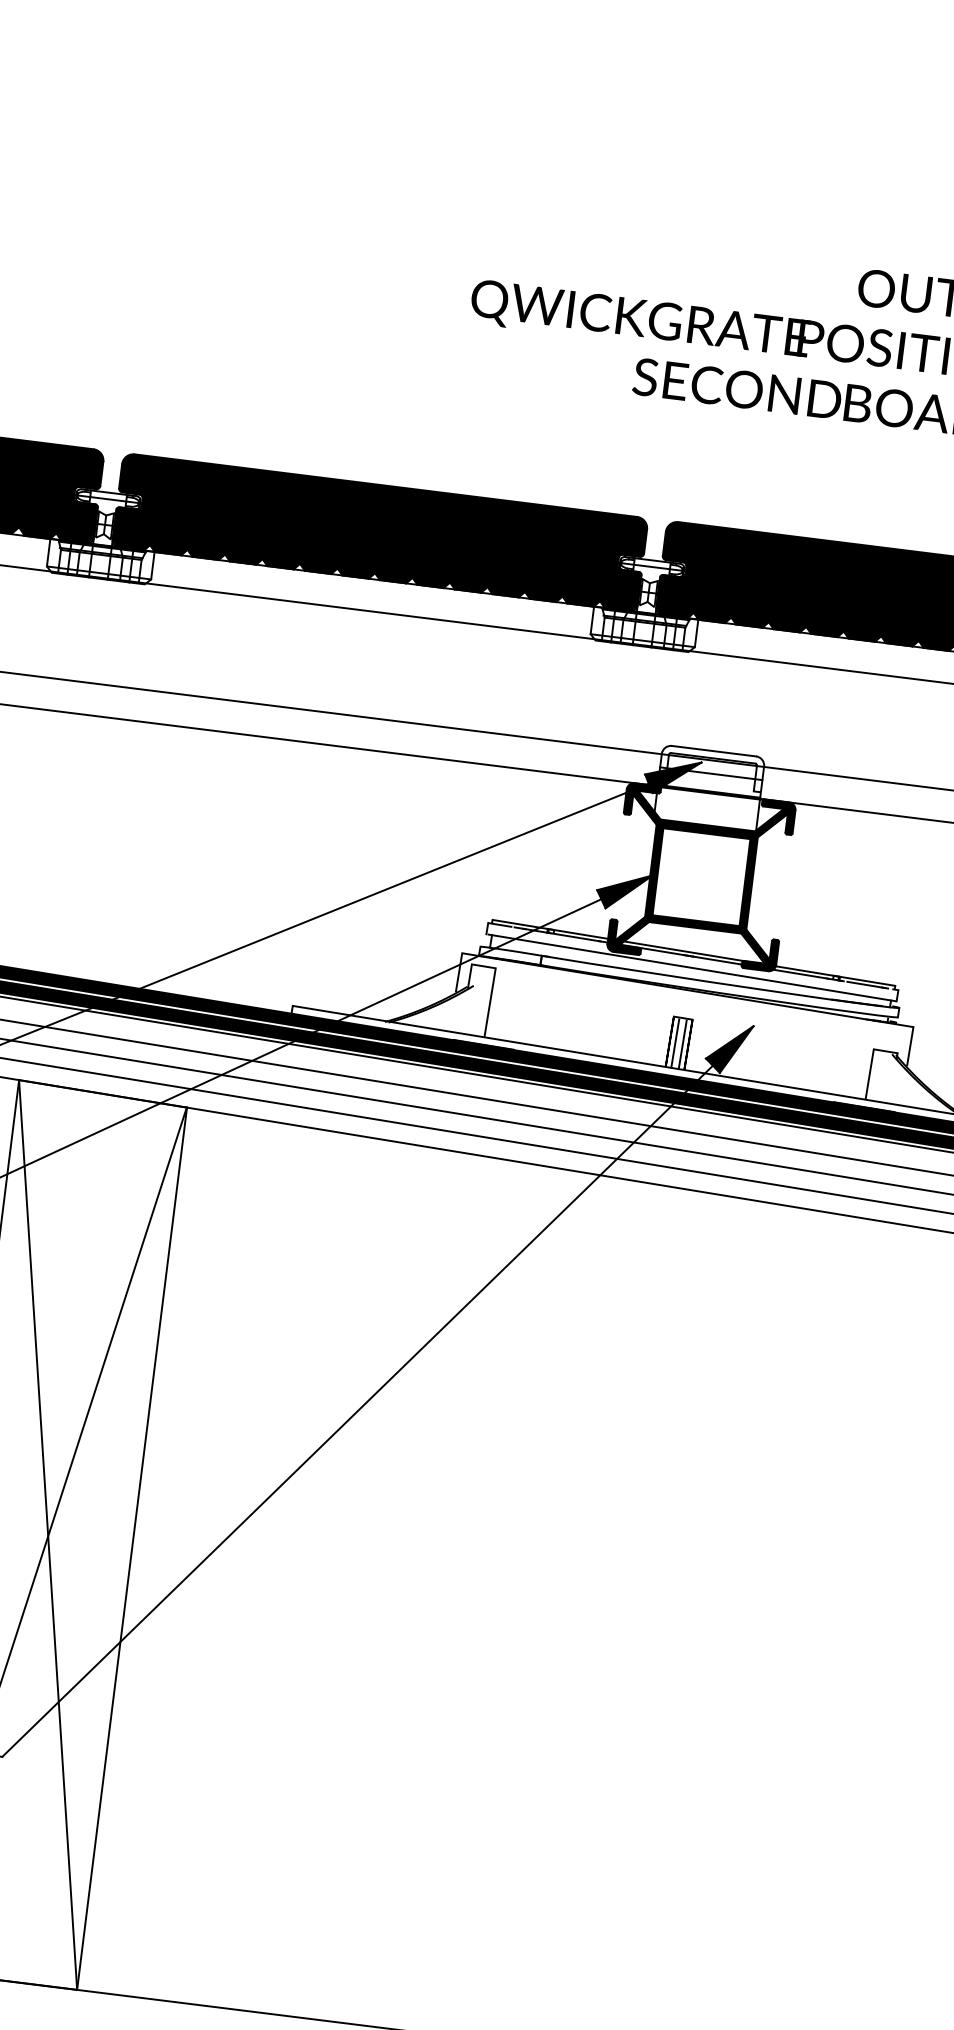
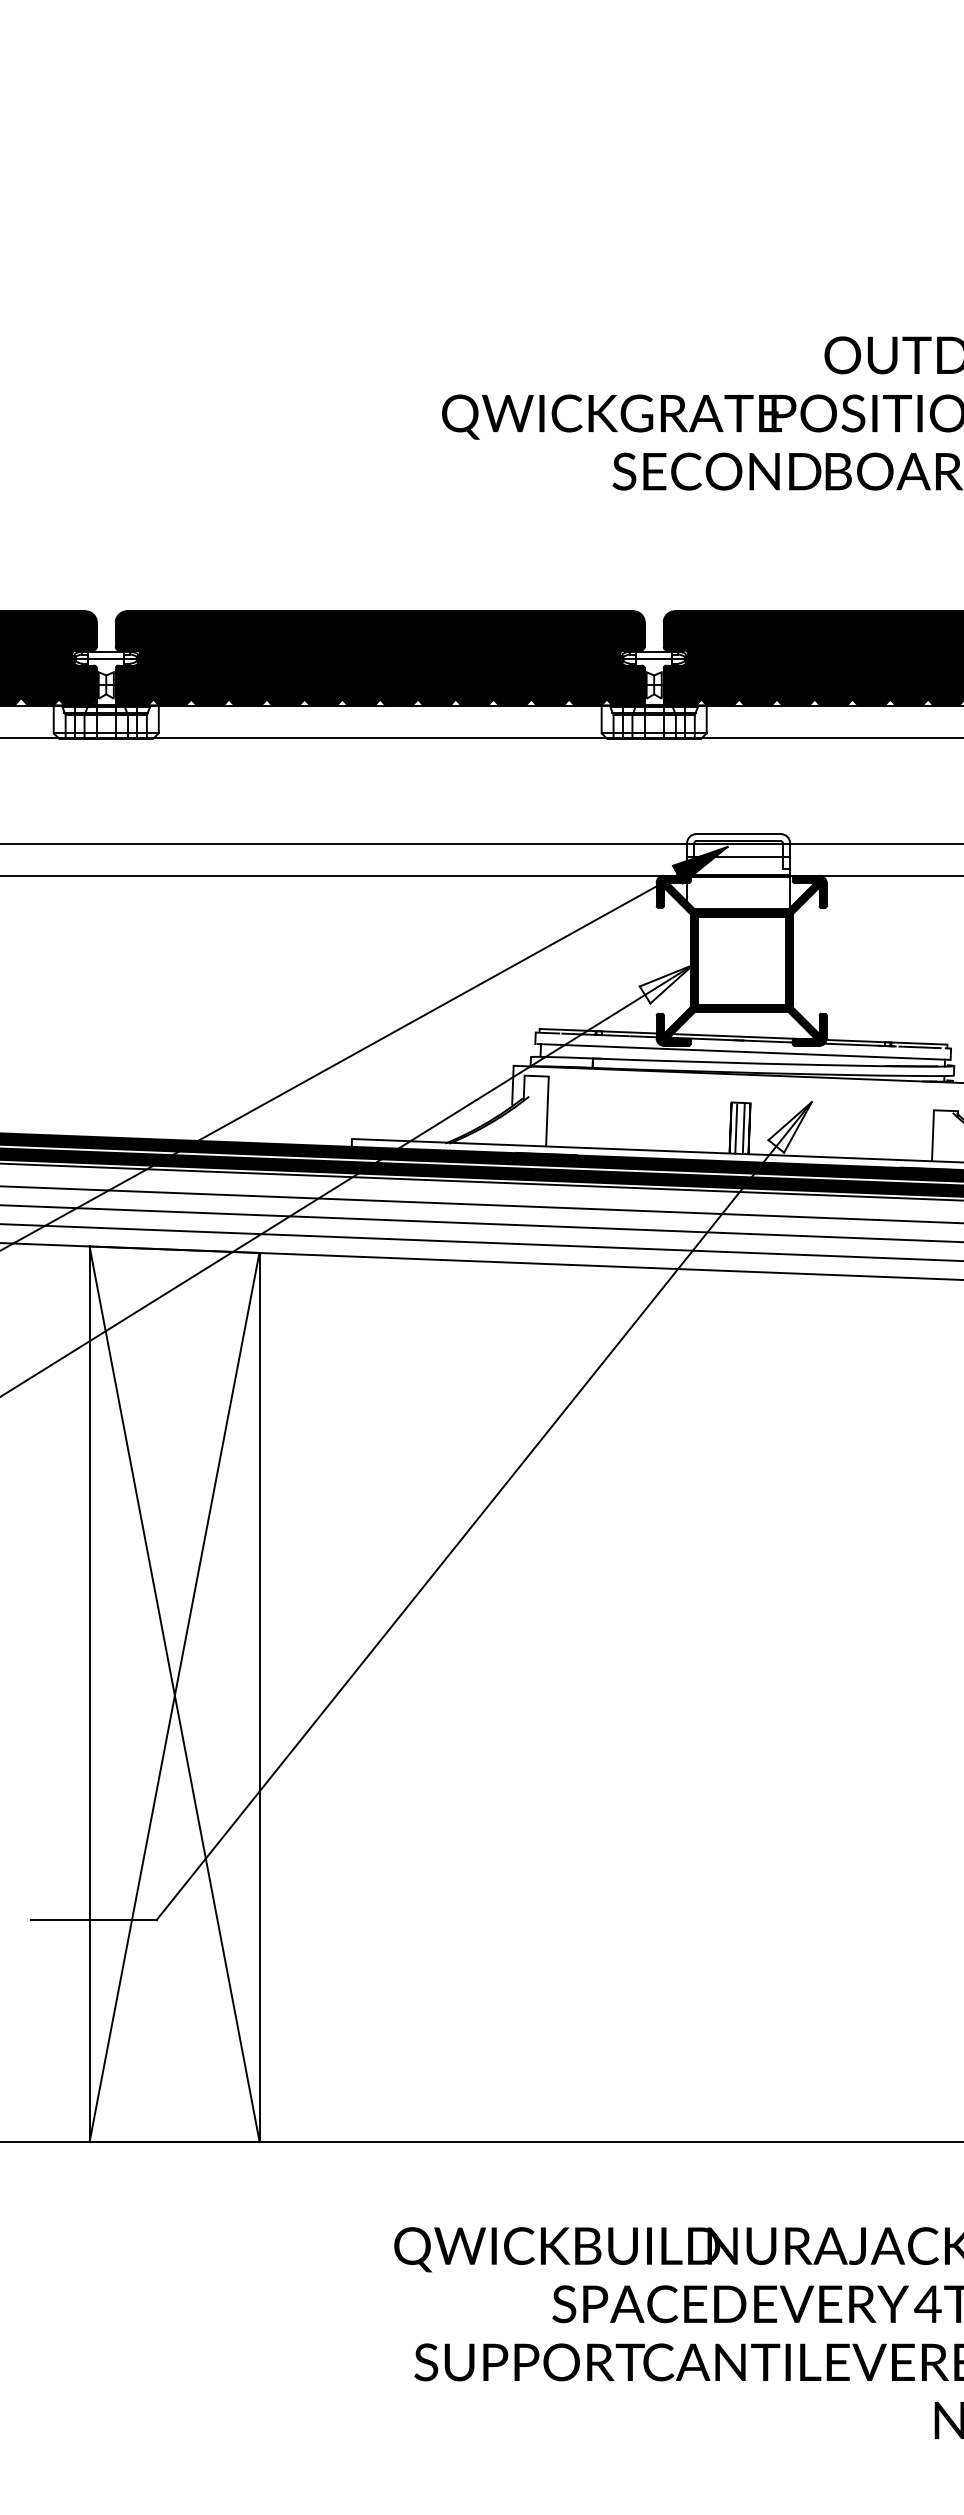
fill: (624, 890) -> (666, 983), removed
fill: (728, 1048) -> (789, 1127), removed

